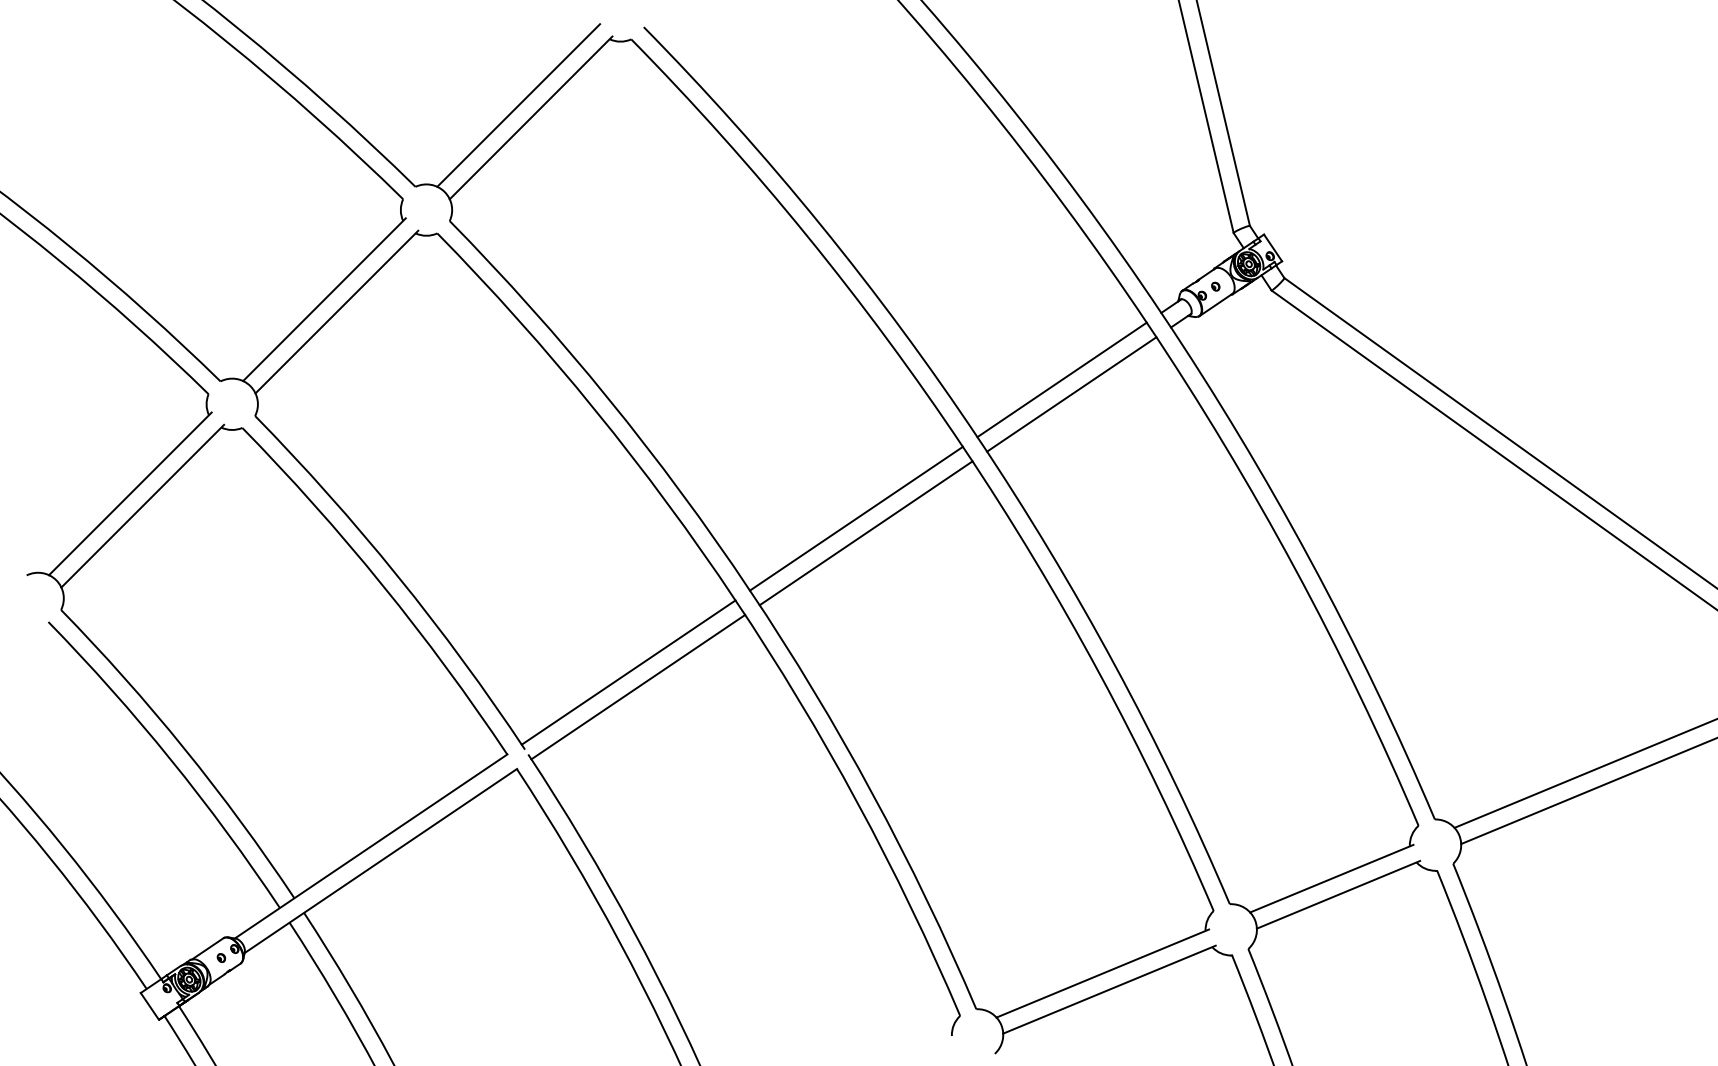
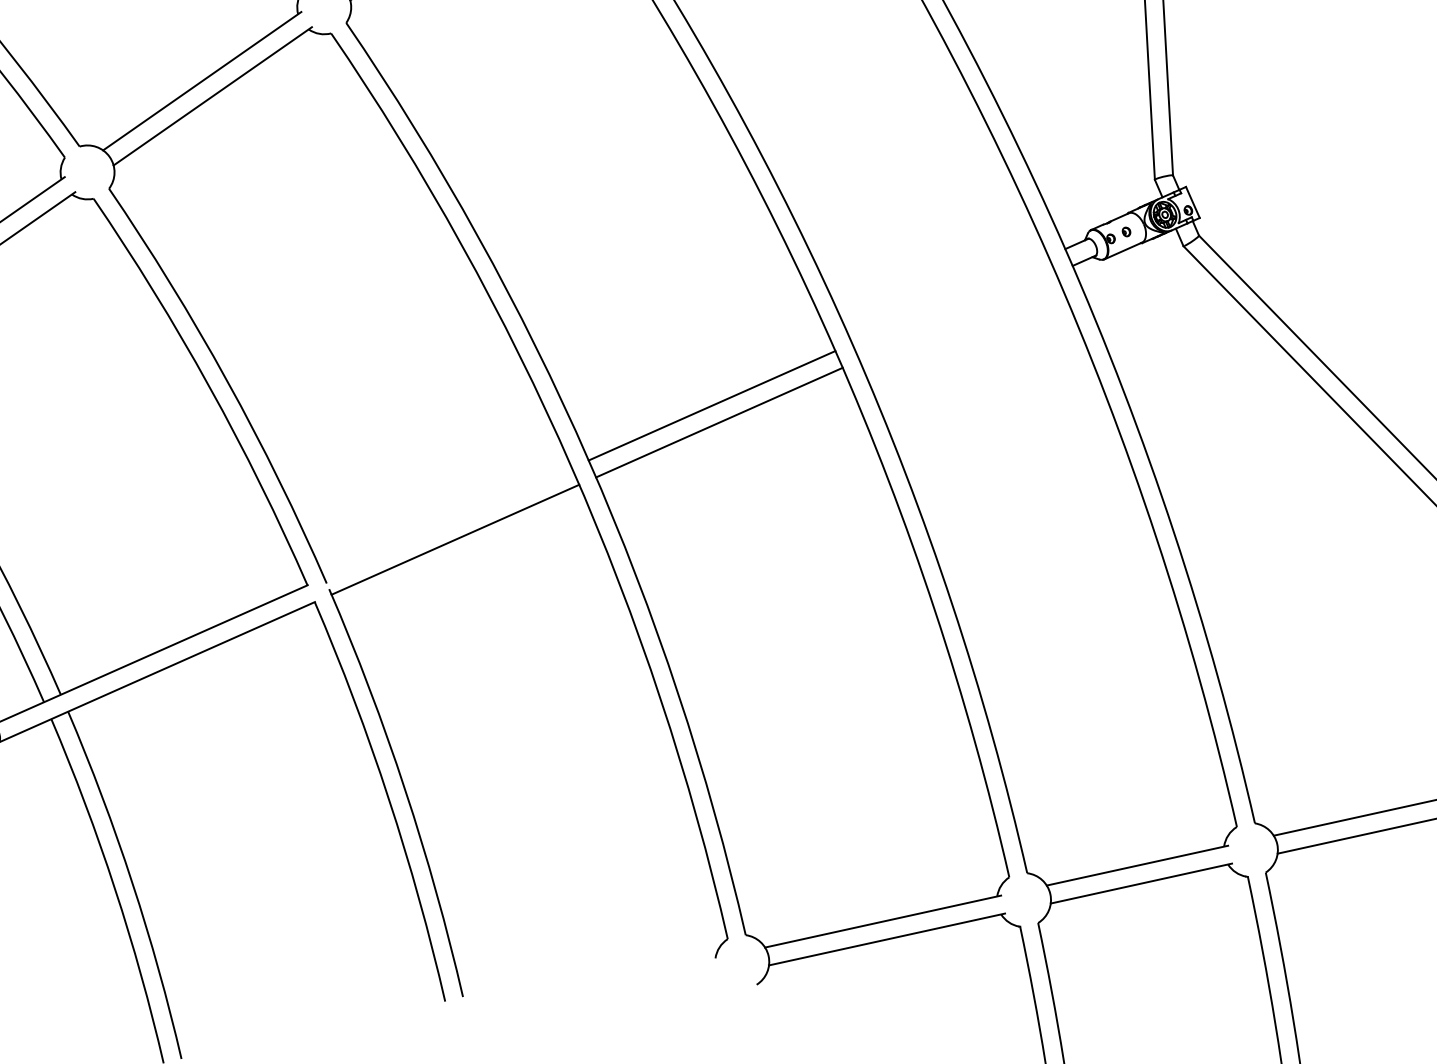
line: (1061, 379) -> (949, 299), removed
line: (1071, 394) -> (957, 316), removed
line: (628, 672) -> (447, 522), removed

